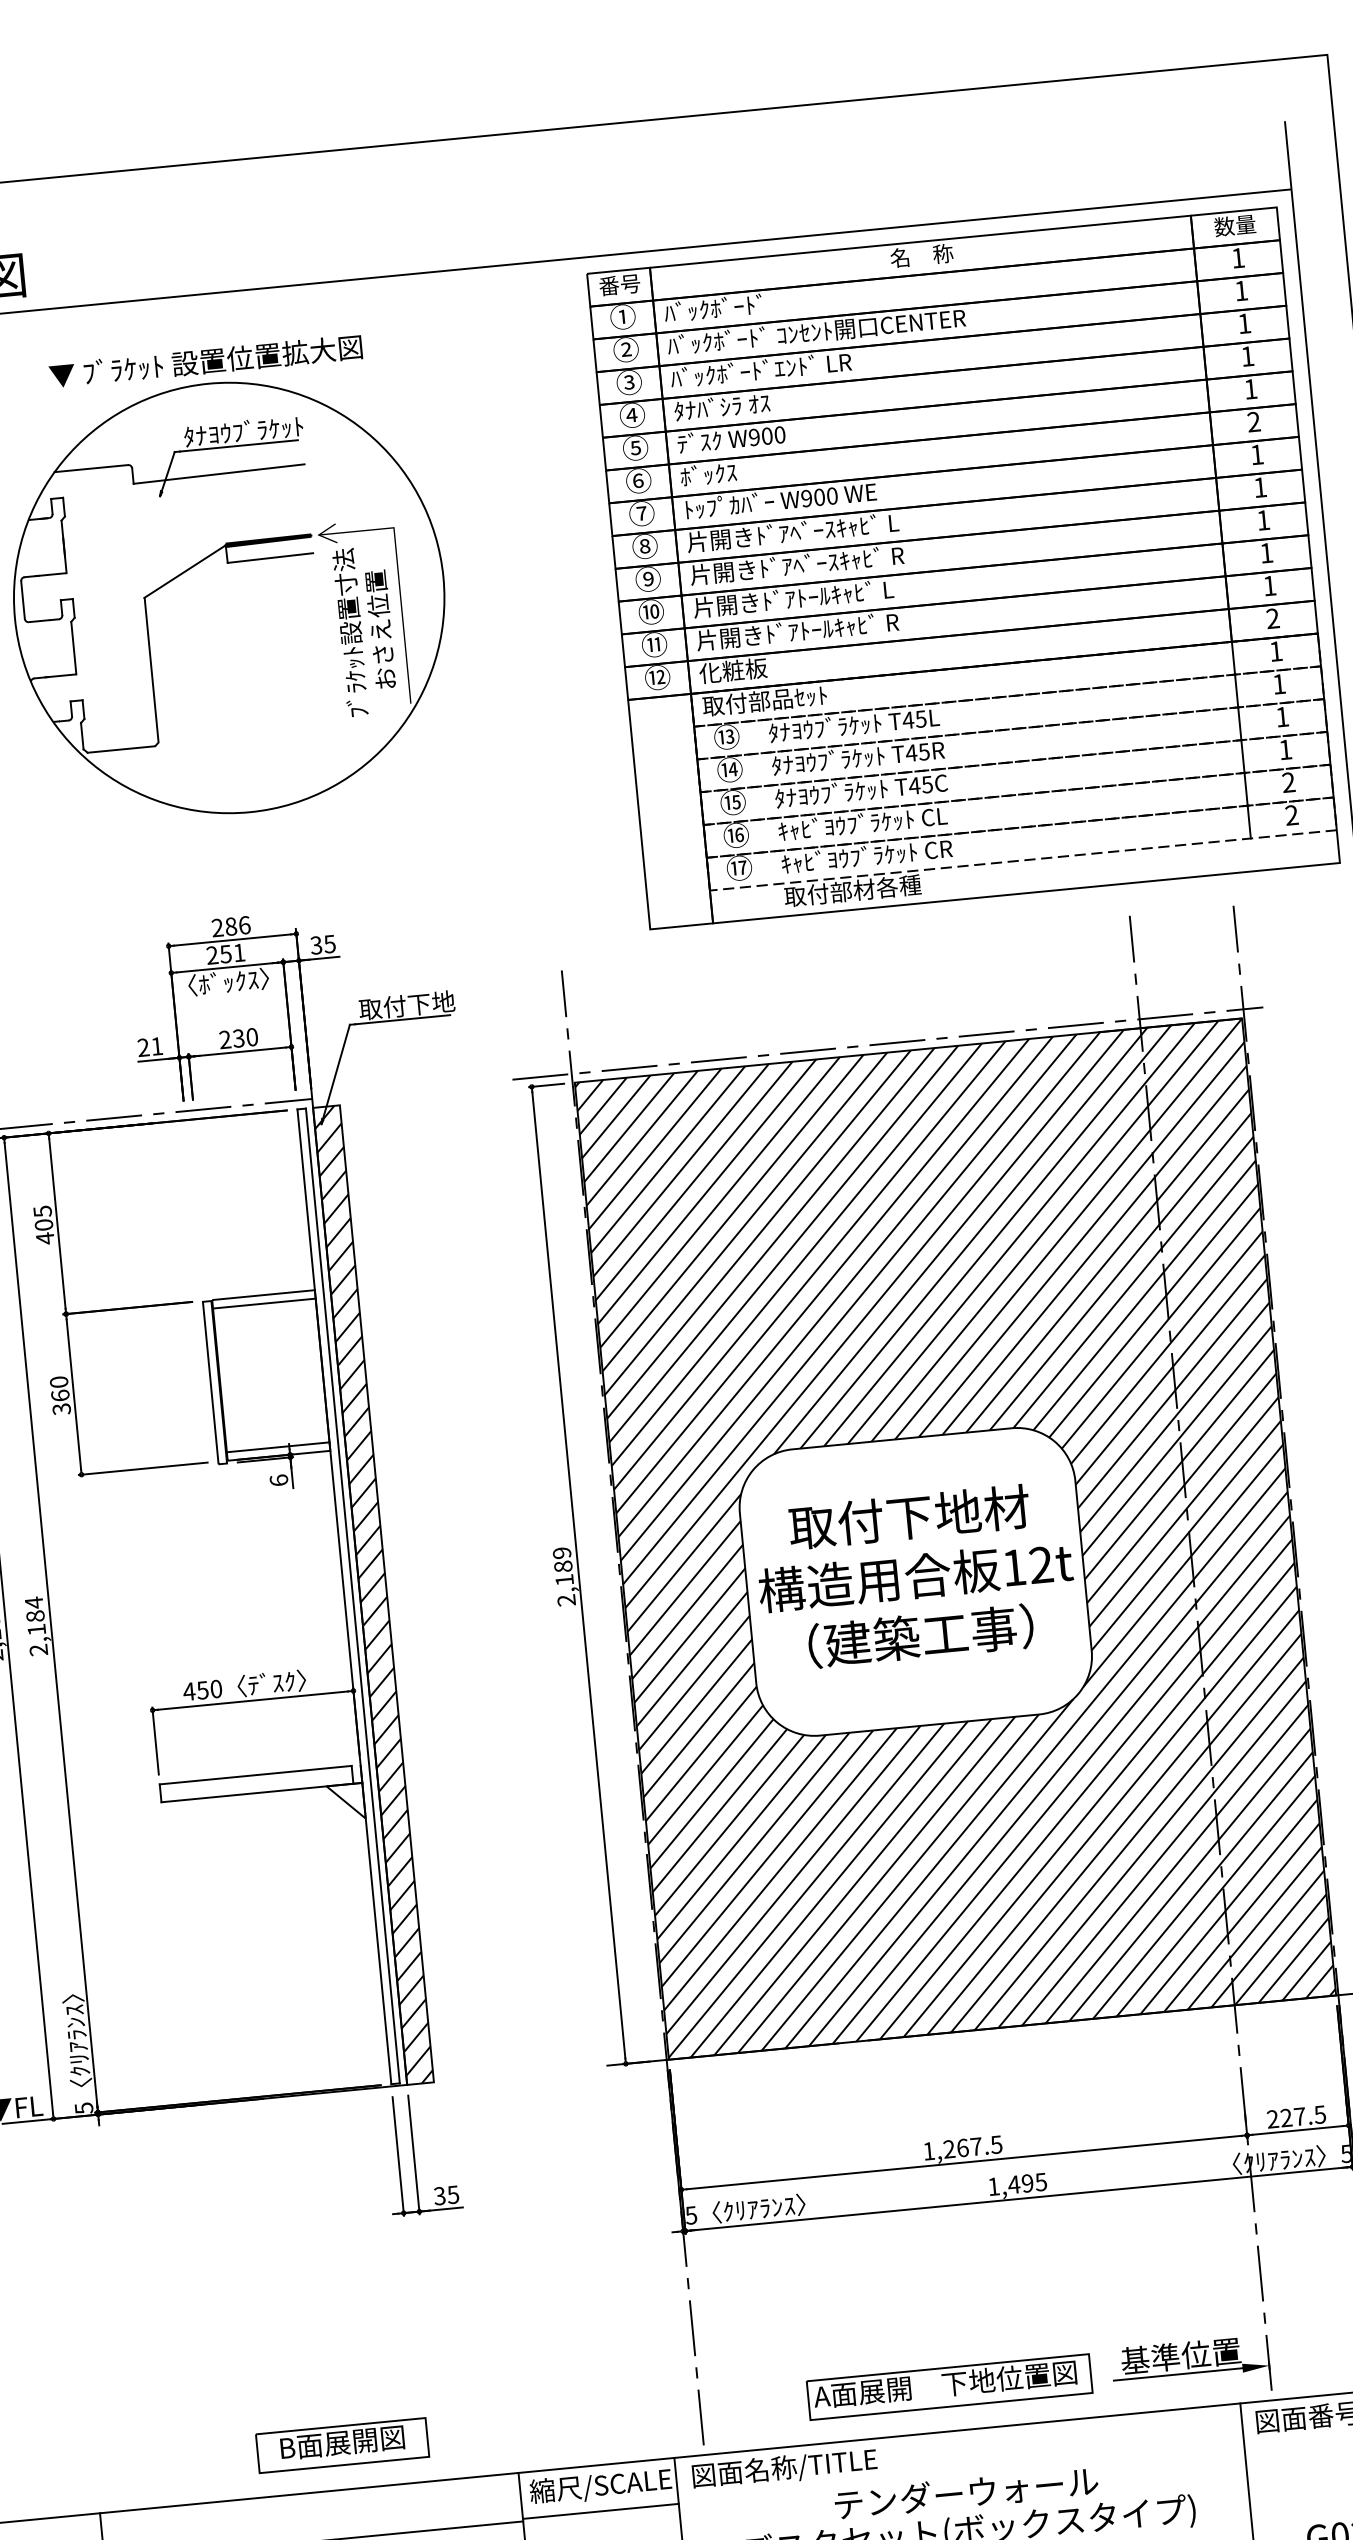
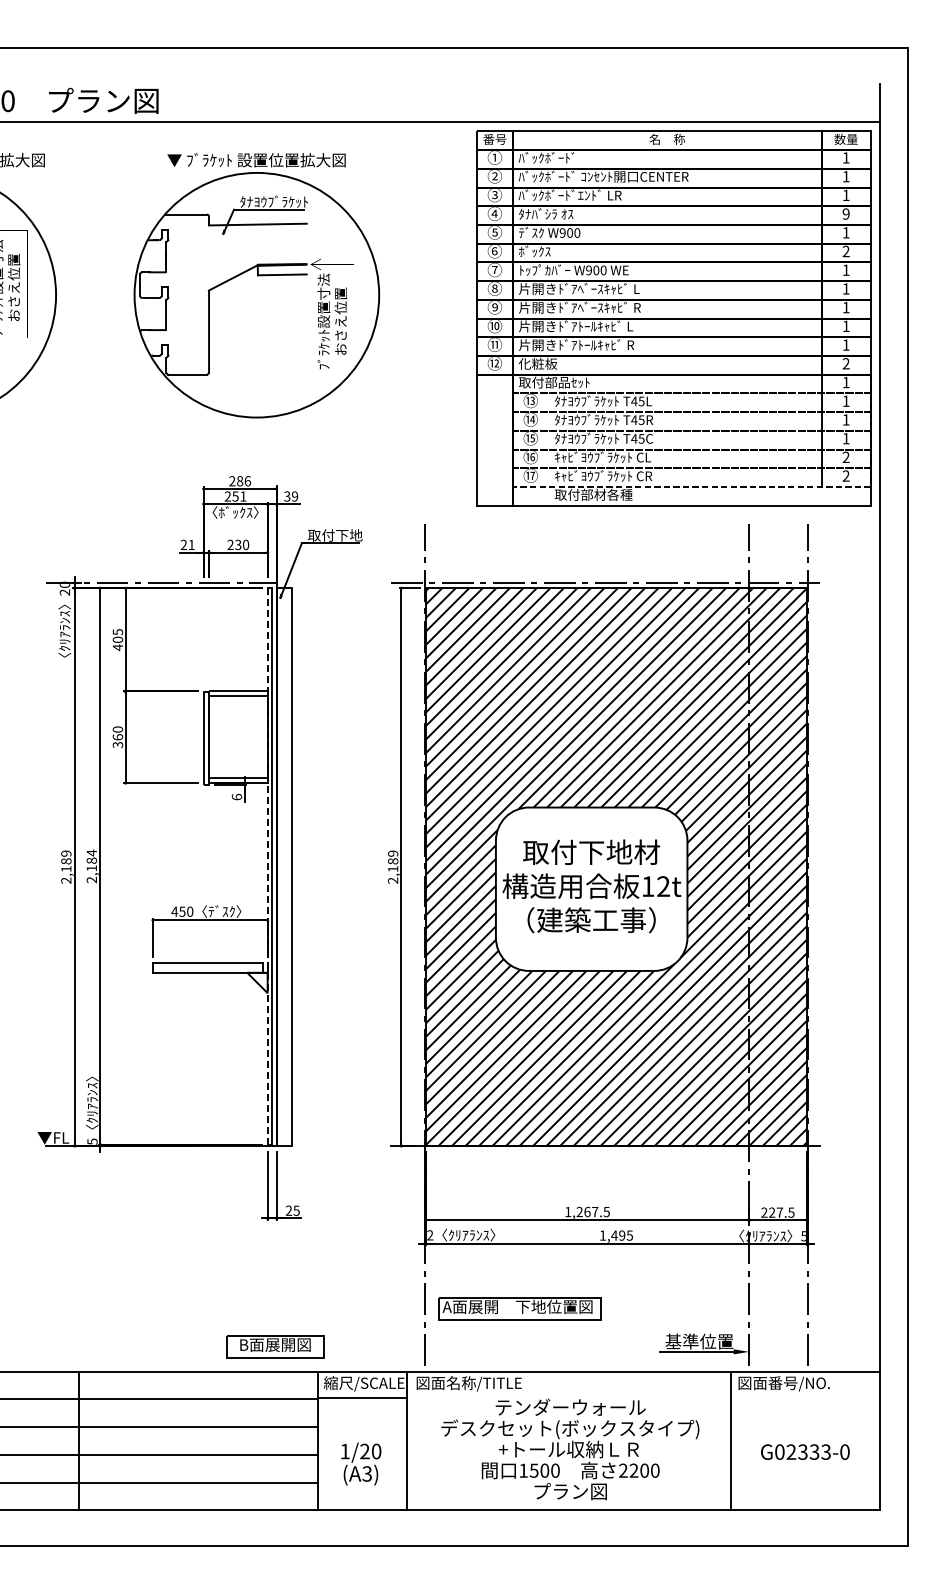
text: (1246, 355) -> (845, 213), 1 -> 9
text: (329, 944) -> (294, 496), 35 -> 39
hatch: (372, 1595) -> (283, 867), removed
line: (344, 1596) -> (267, 866), solid -> dashed
text: (438, 2195) -> (288, 1210), 35 -> 25
text: (691, 2215) -> (430, 1235), 5 -> 2
part: (948, 2387) -> (519, 1308), moved
part: (342, 2445) -> (275, 1346), moved

